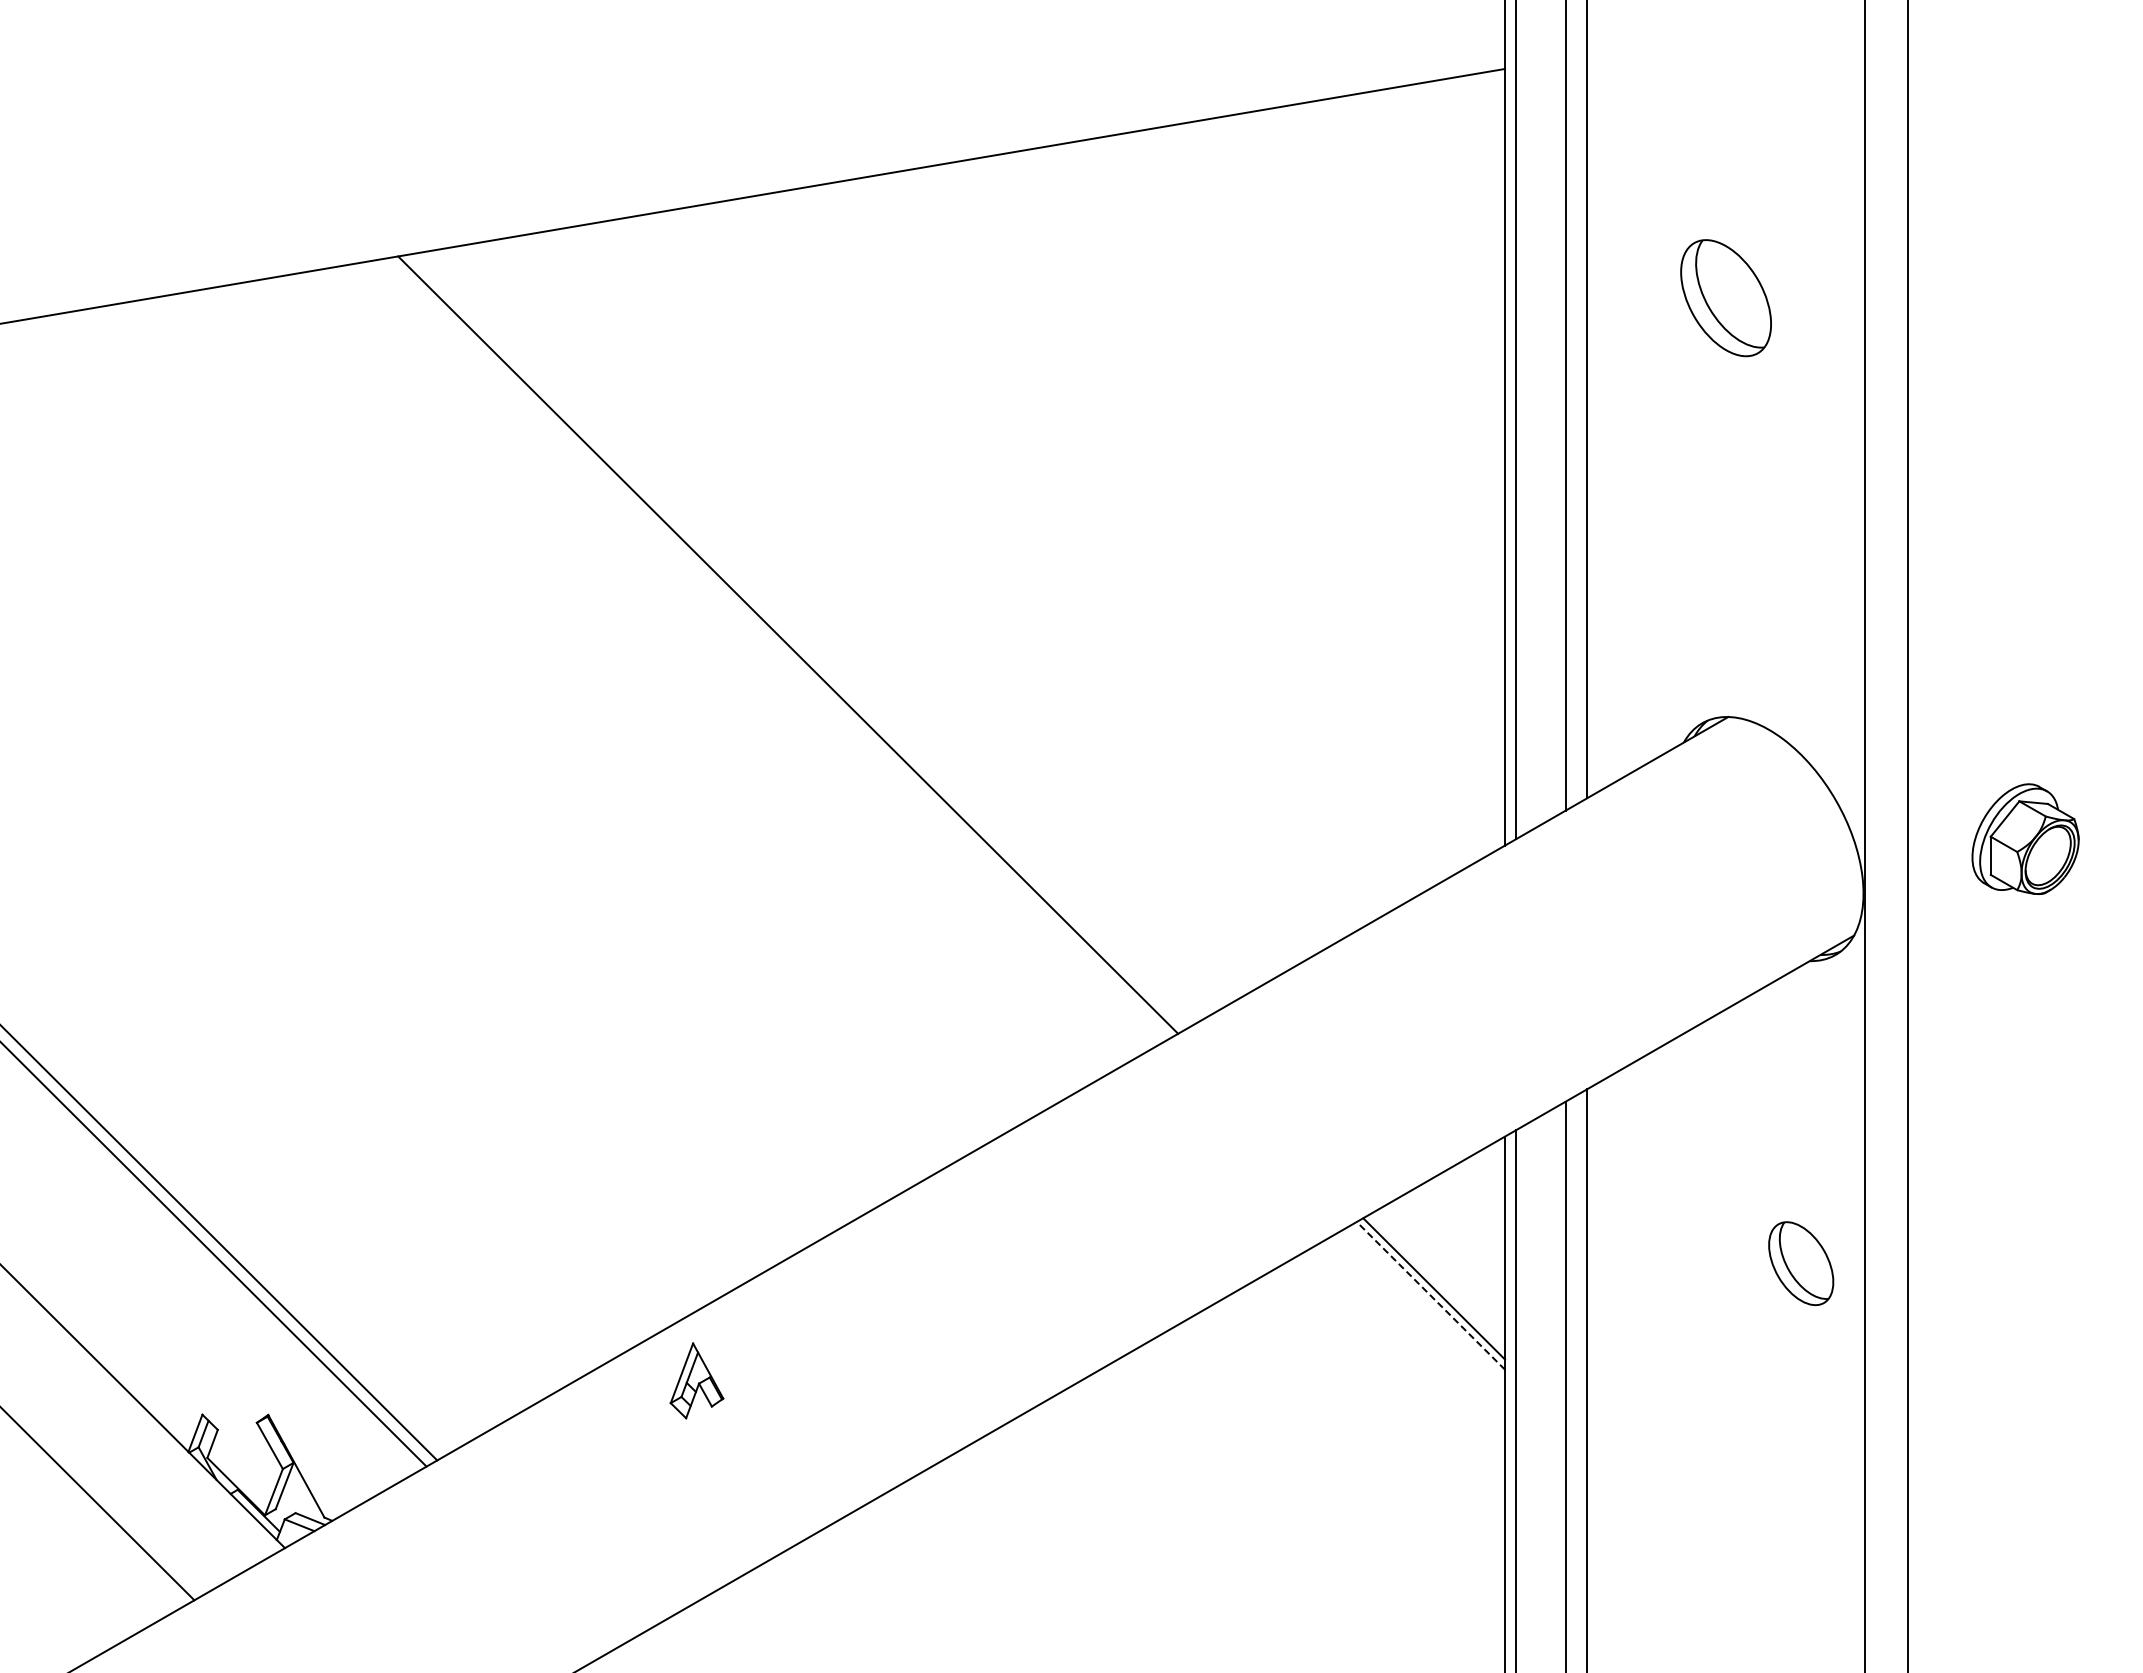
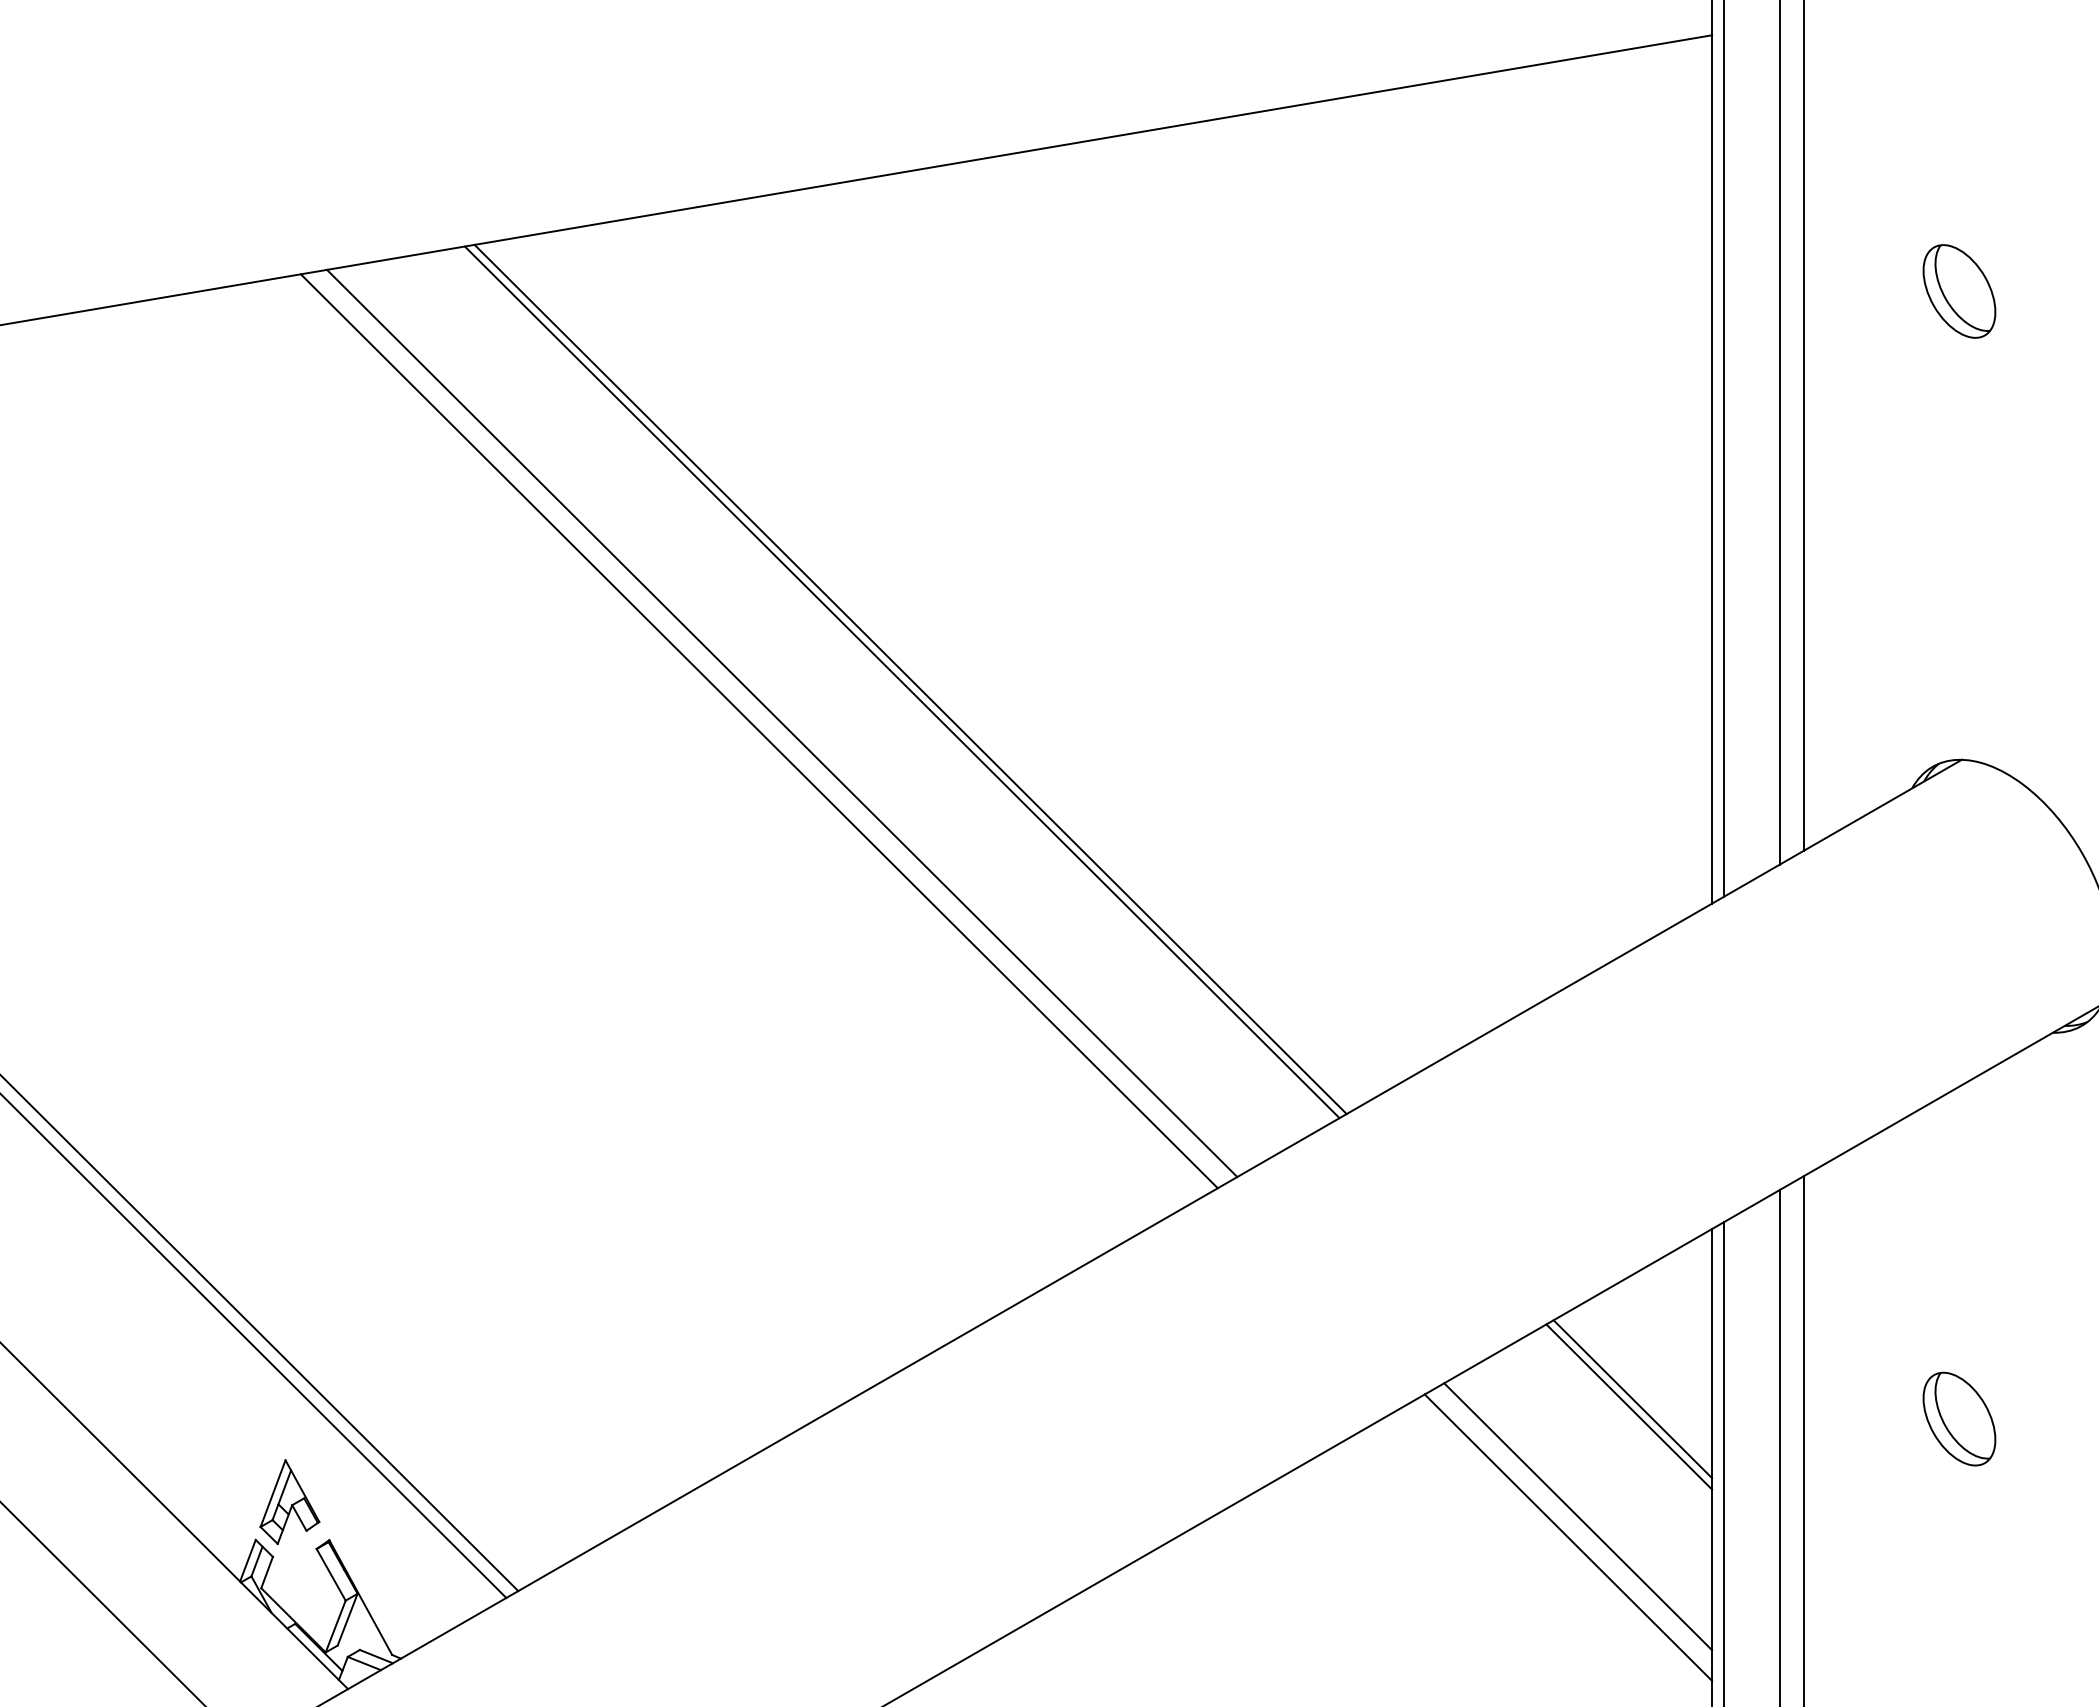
part: (1726, 297) -> (1959, 290), size x0.71
line: (780, 647) -> (902, 682), added
line: (673, 684) -> (782, 723), added
line: (652, 691) -> (758, 731), added
part: (1801, 1263) -> (1959, 1418), moved
line: (1430, 1295) -> (1628, 1406), dashed -> solid
part: (696, 1380) -> (289, 1501), moved
line: (1385, 1393) -> (1578, 1516), added
line: (1376, 1412) -> (1568, 1537), added

